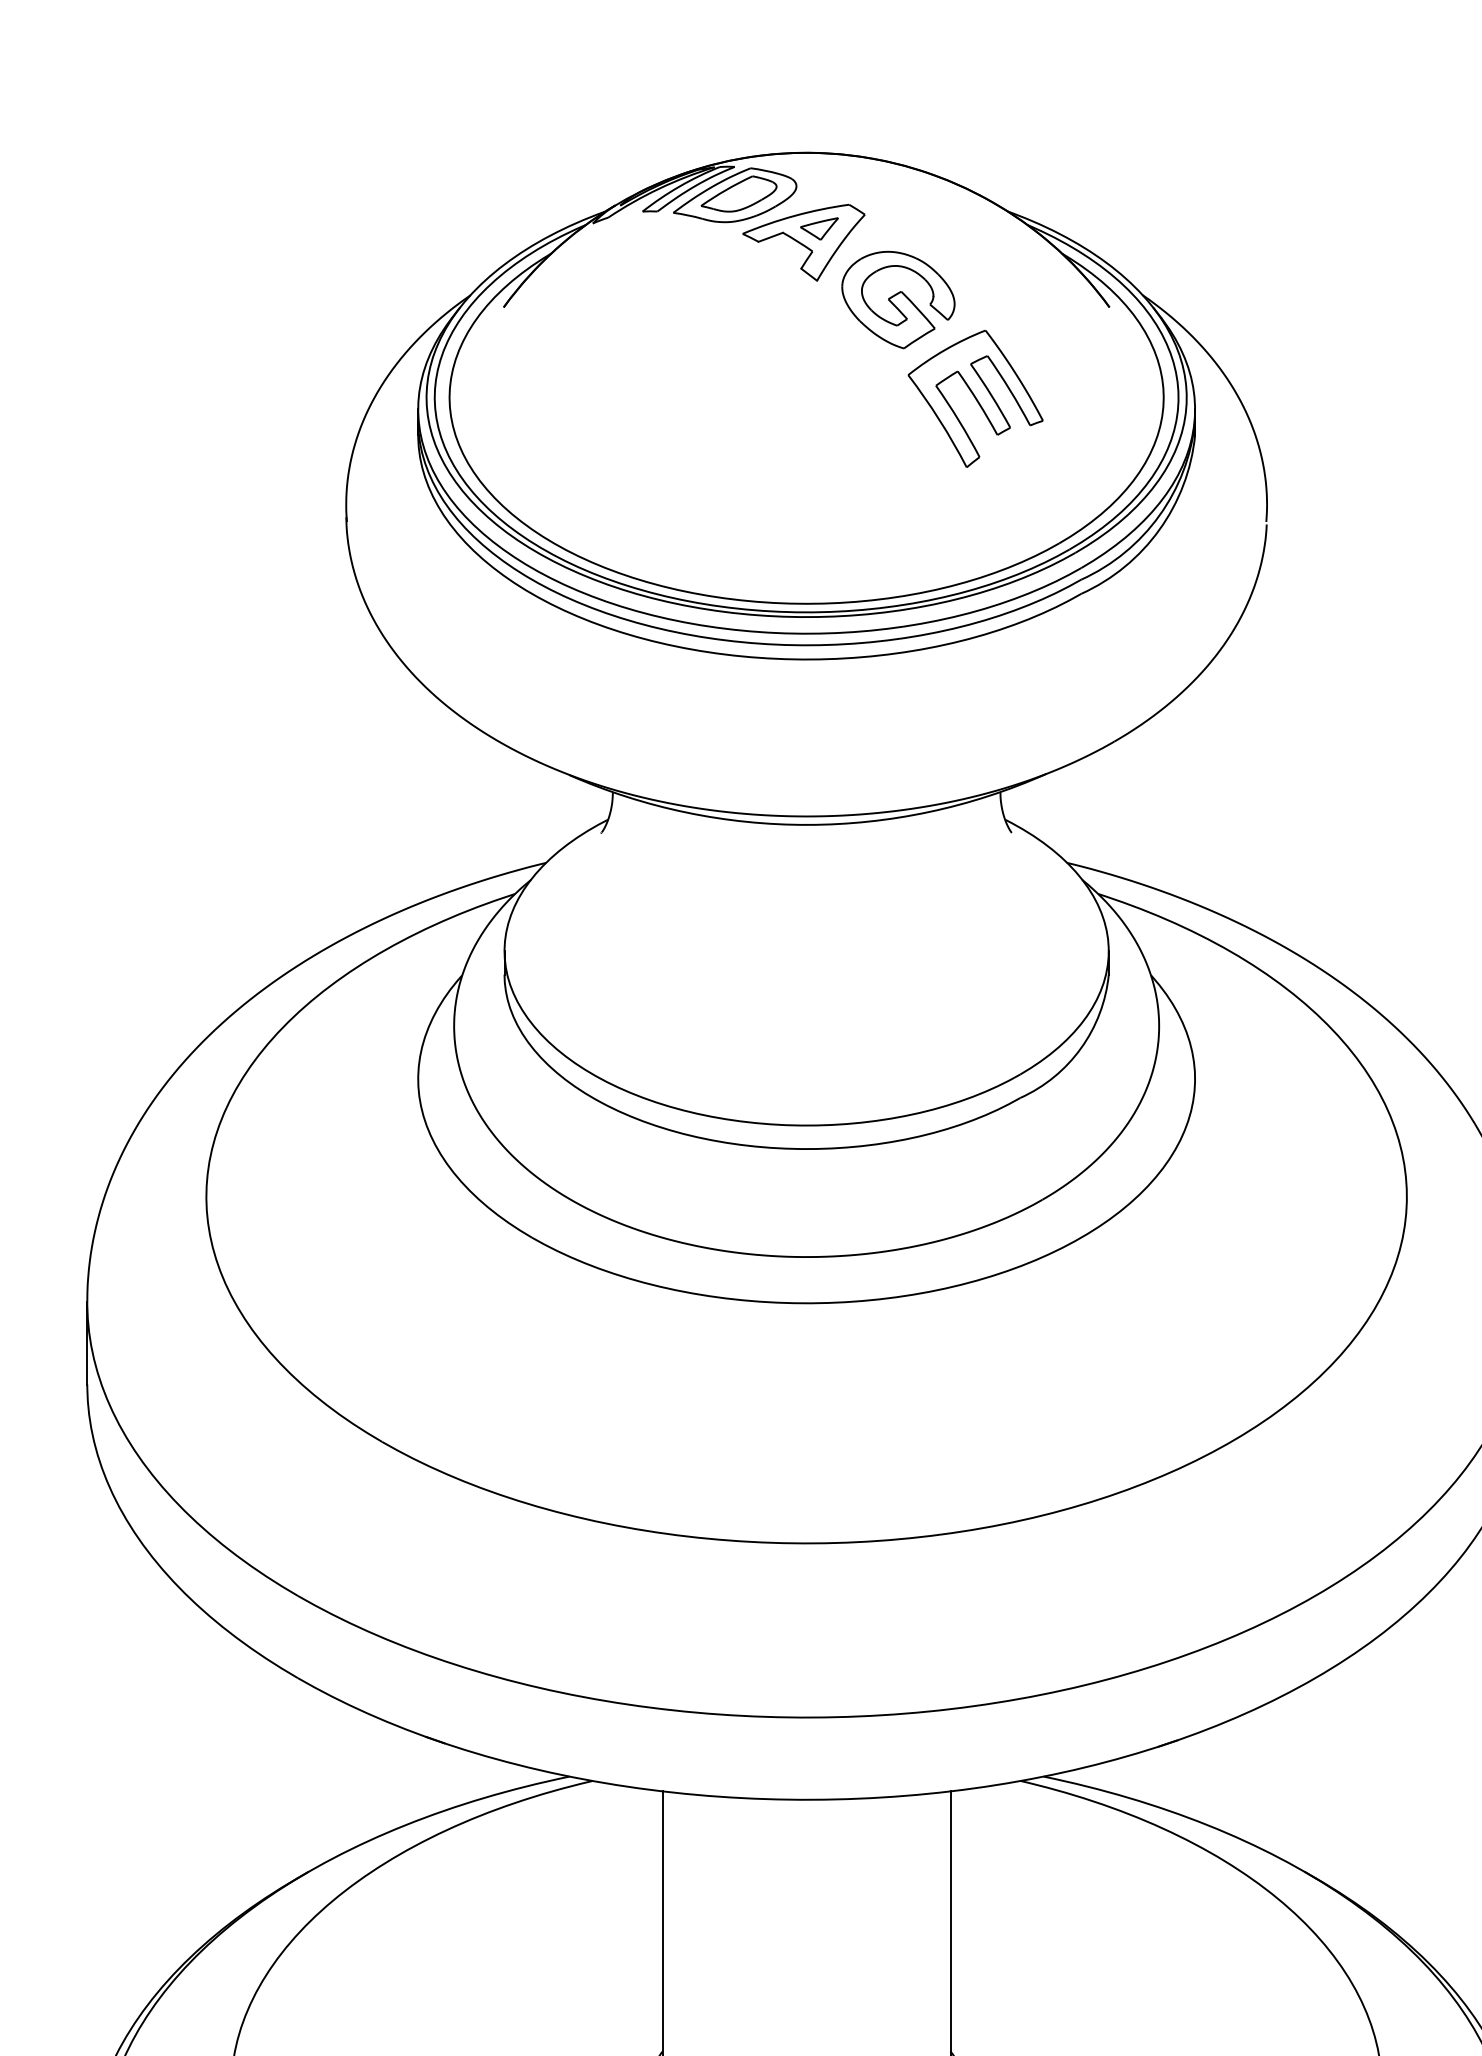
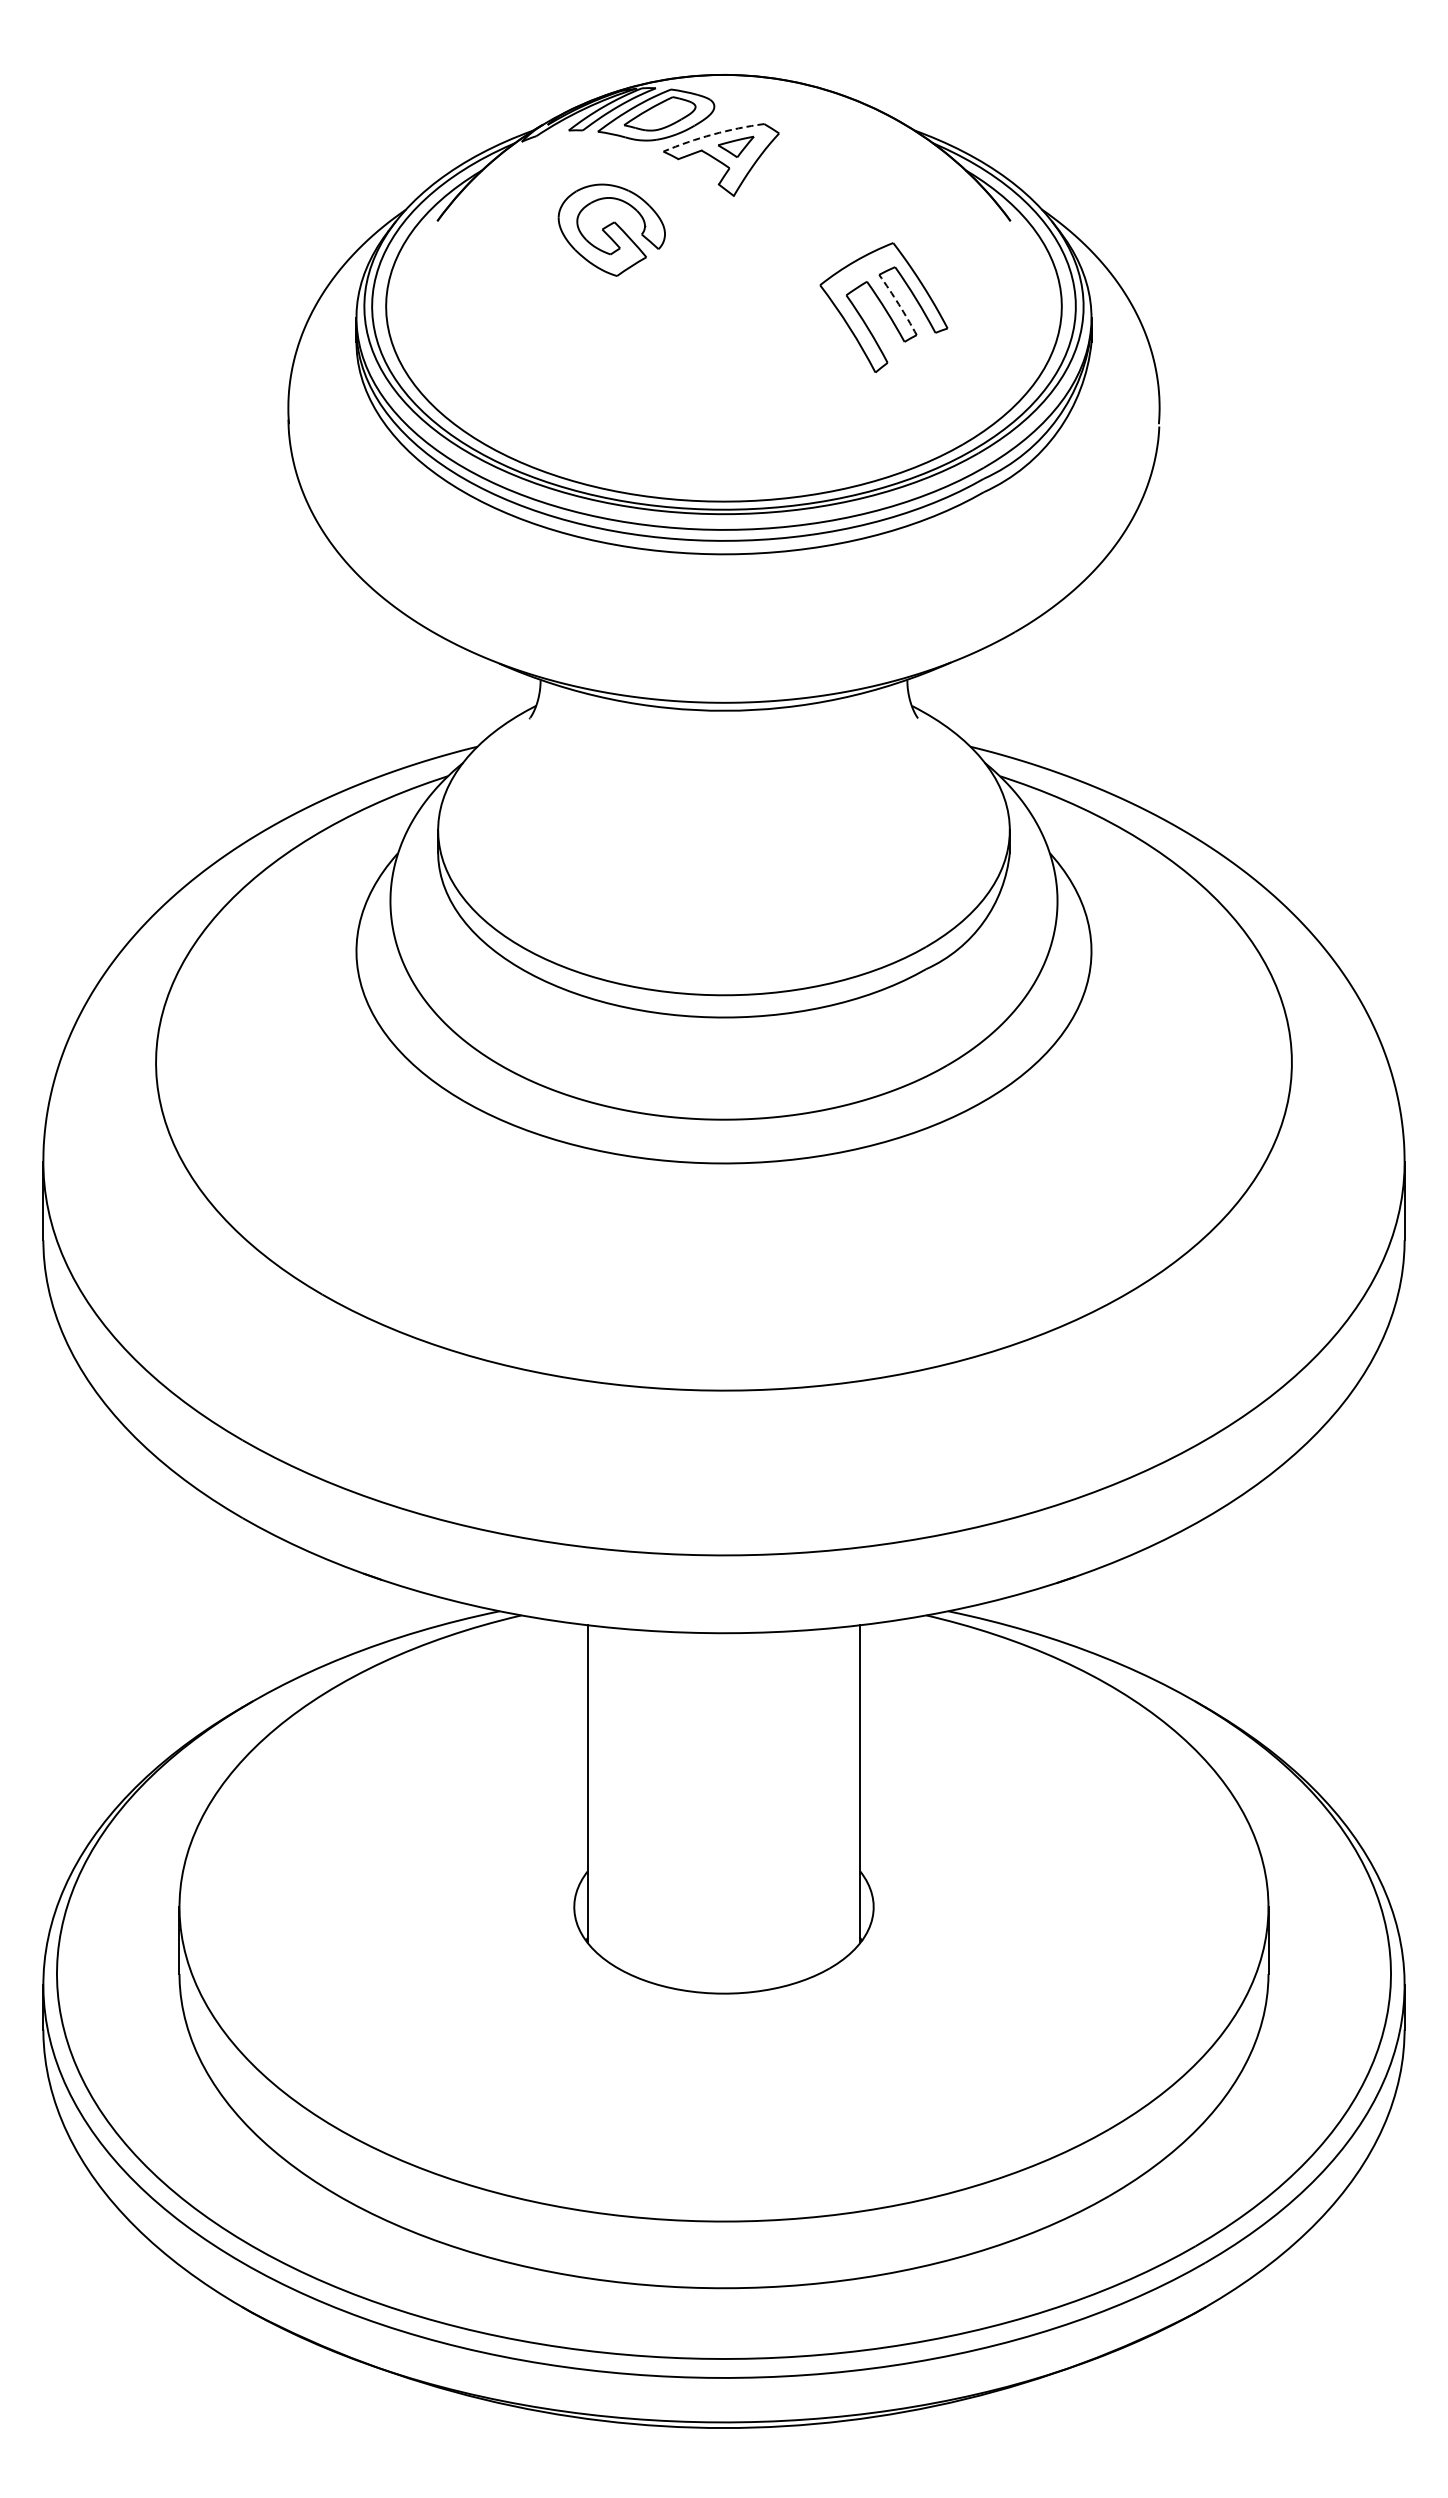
arc: (795, 215) -> (713, 134), solid -> dashed
part: (898, 299) -> (611, 229), moved
arc: (991, 395) -> (898, 304), solid -> dashed

